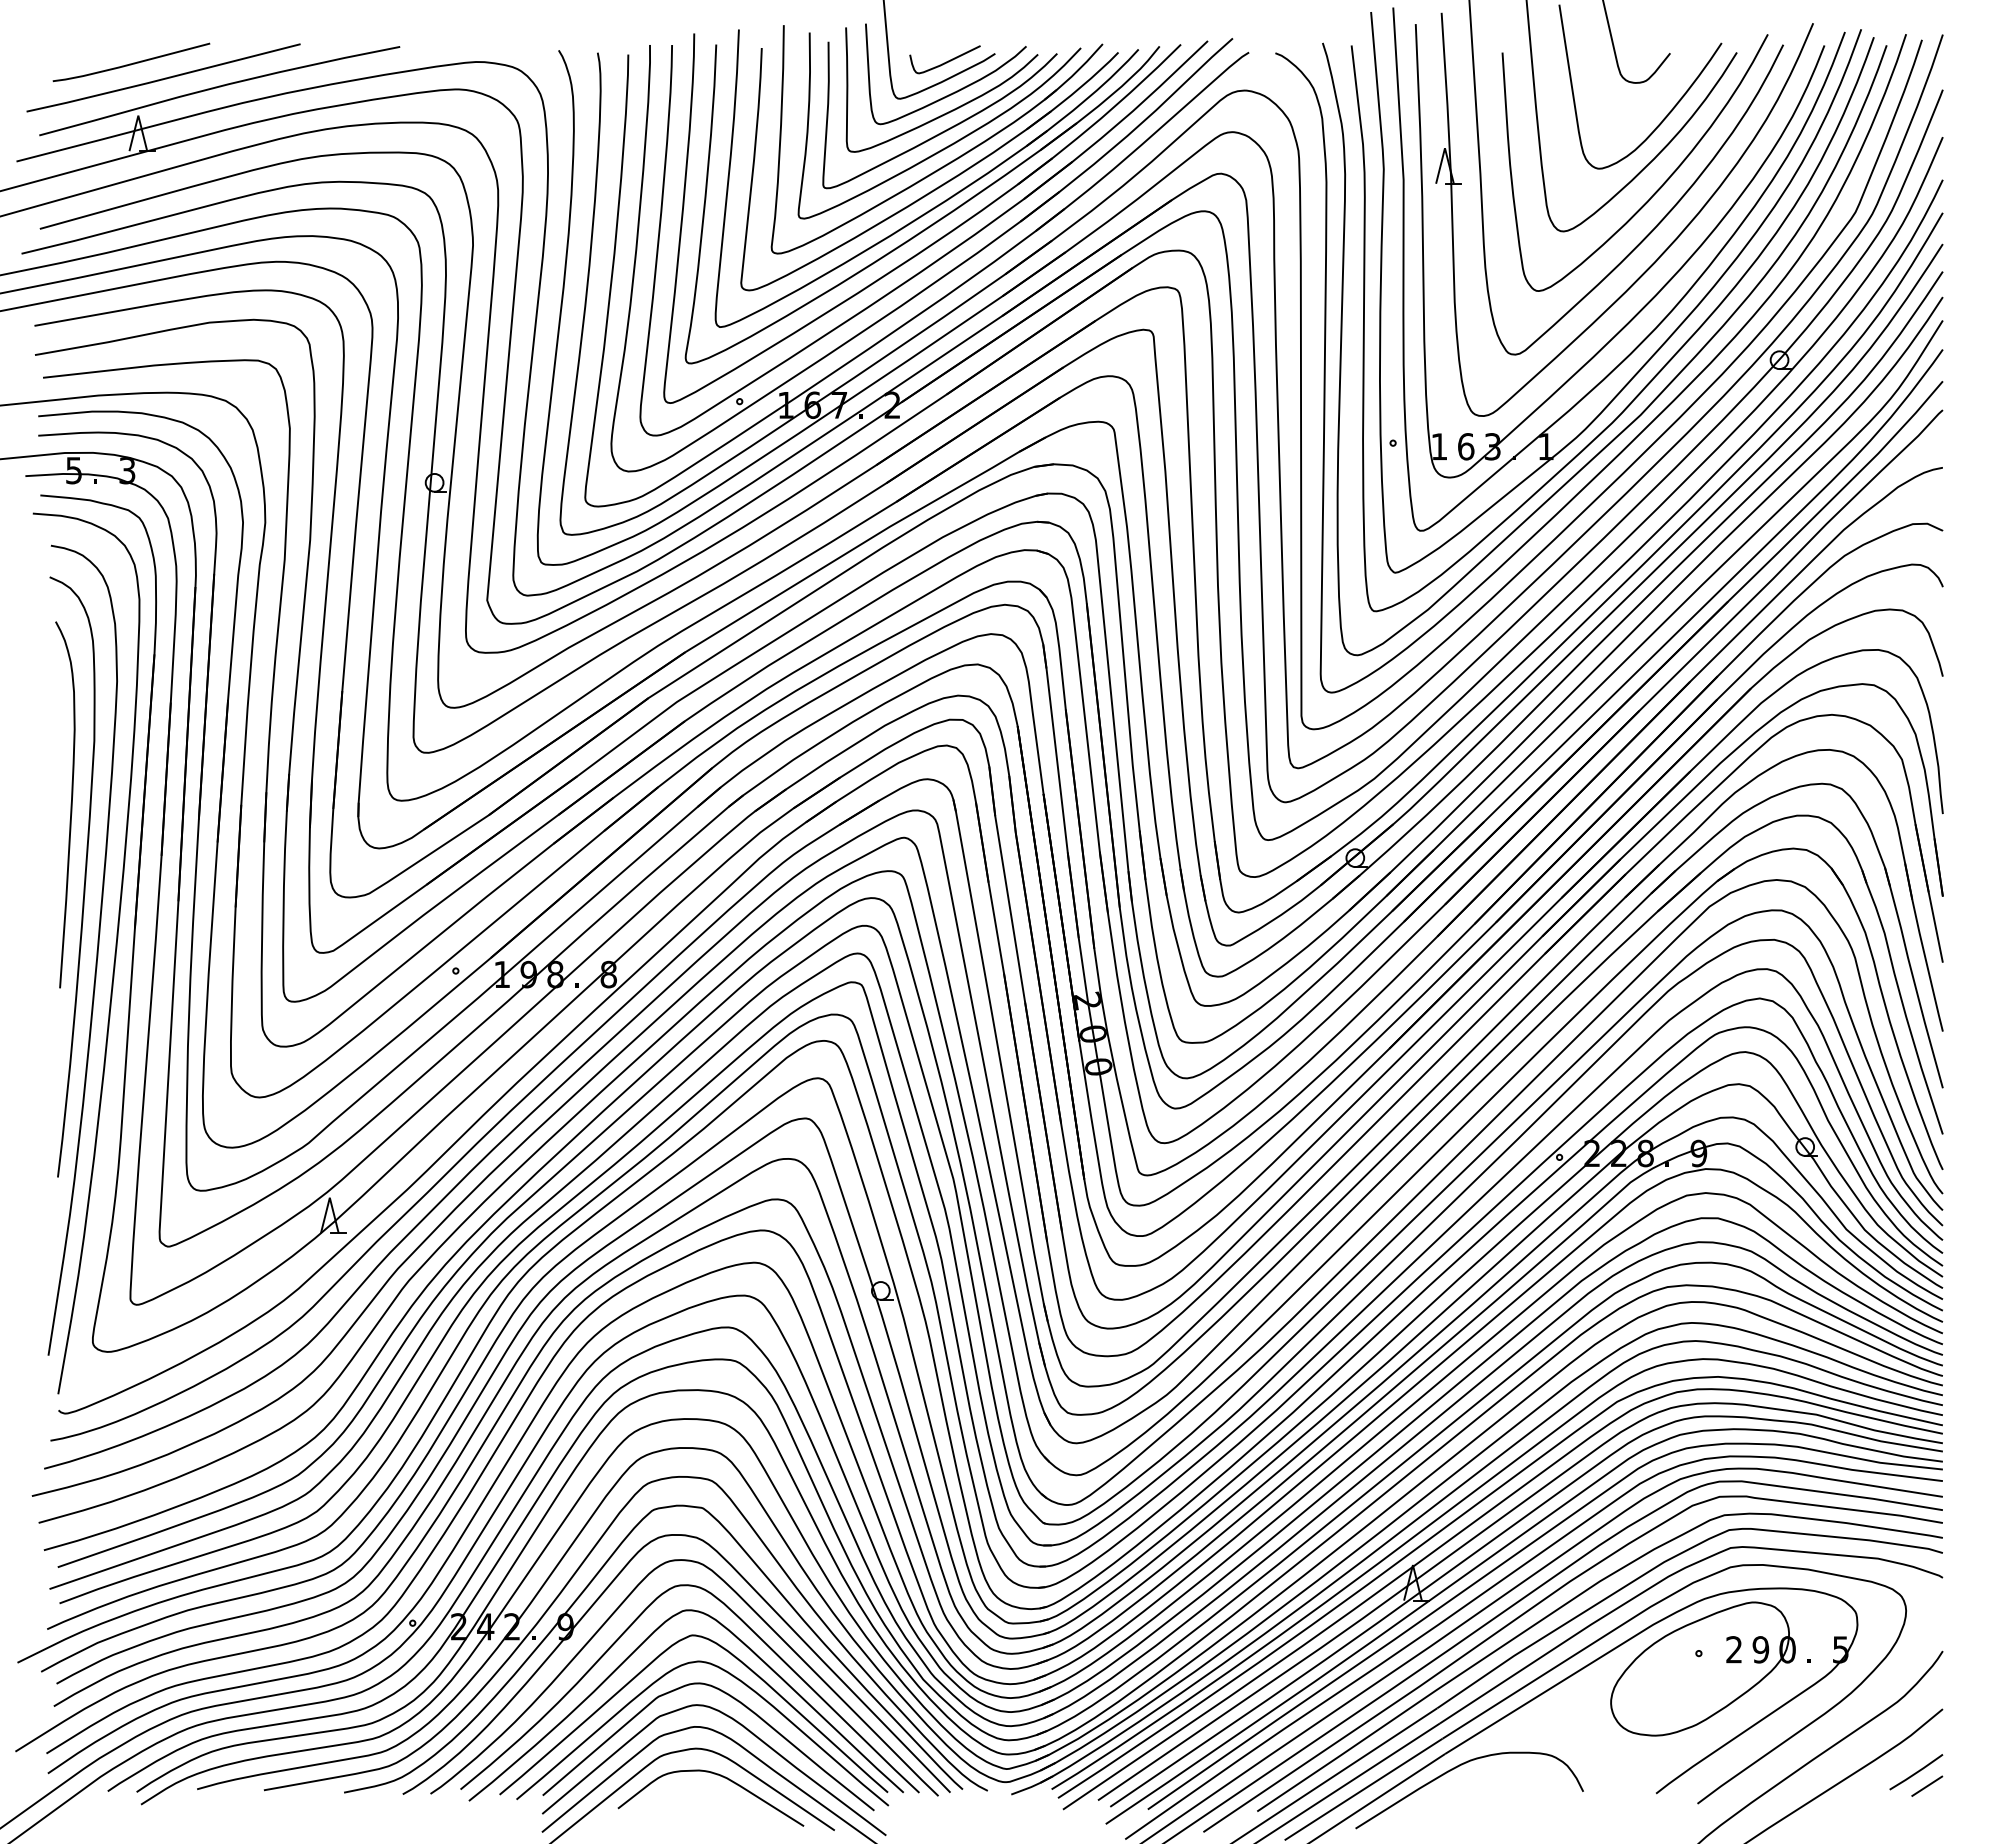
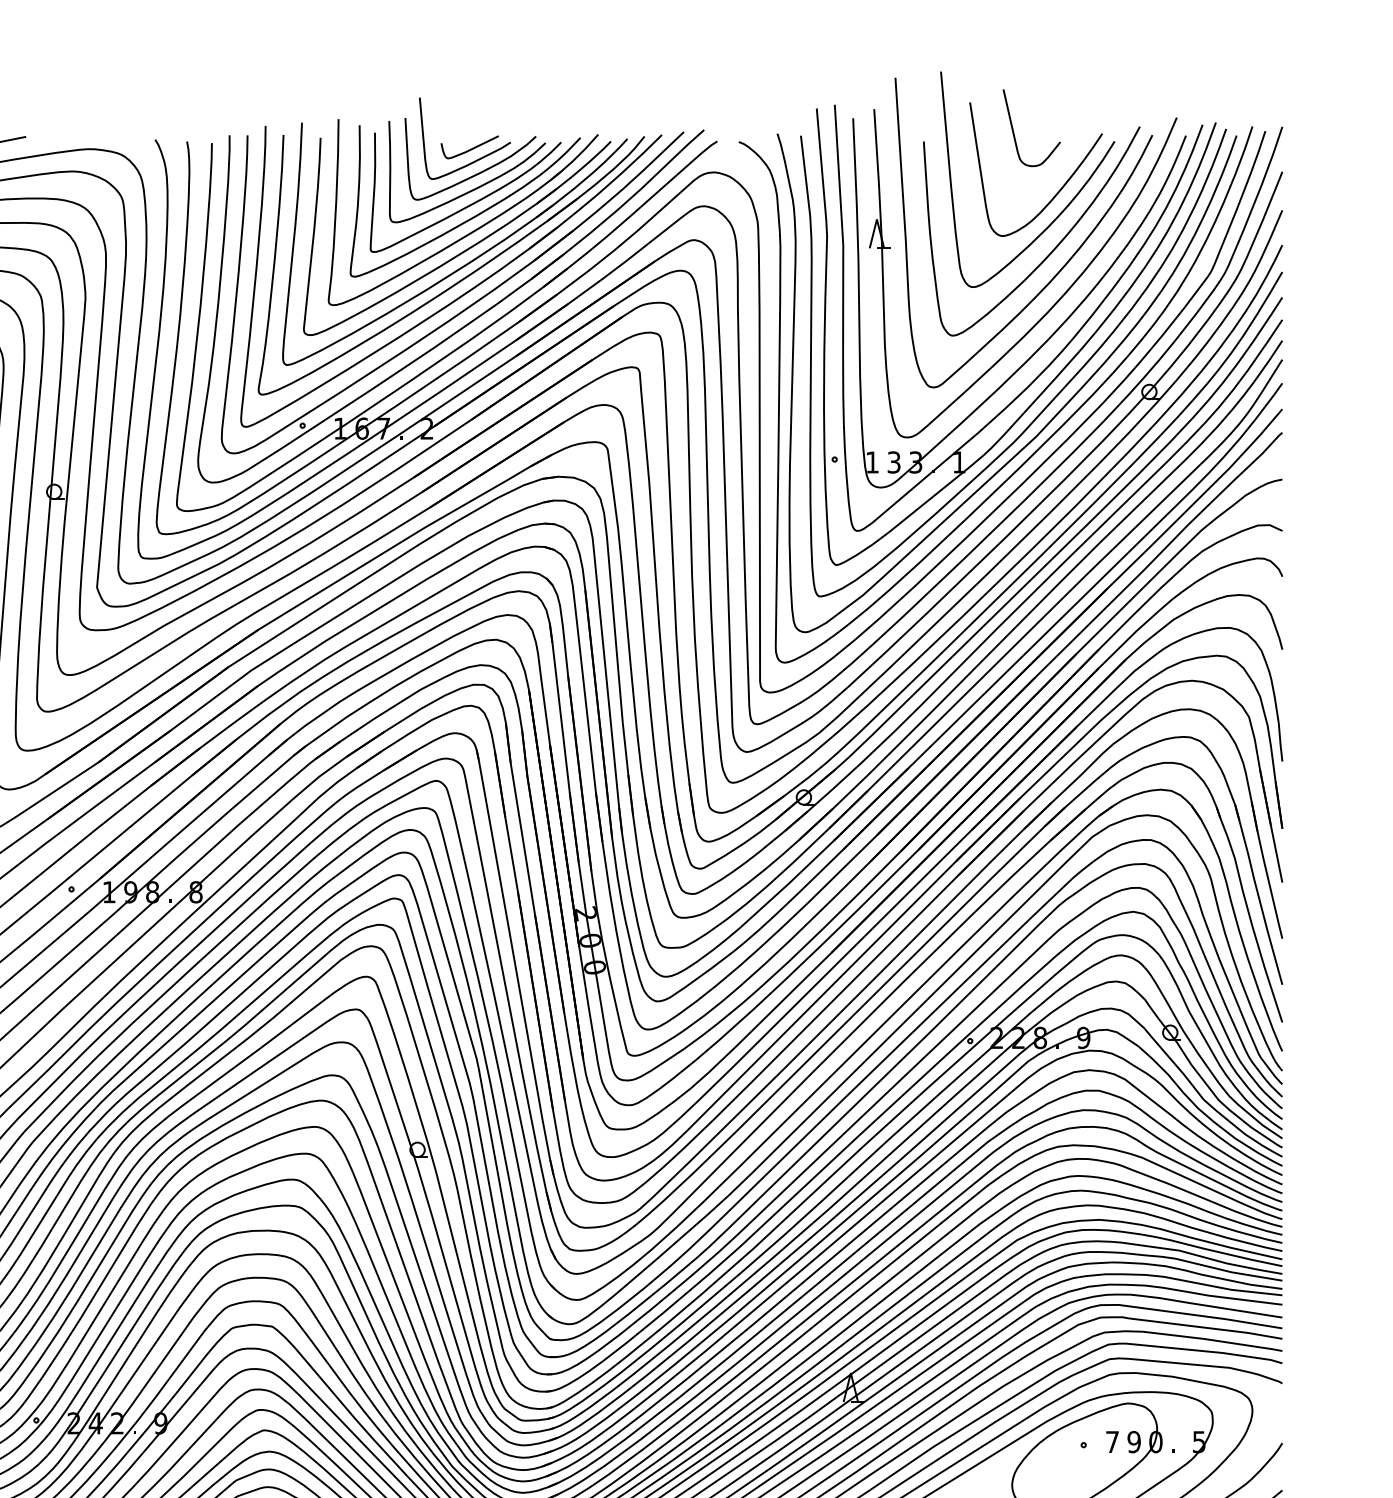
text: (1466, 446) -> (894, 462), 6 -> 3
text: (1733, 1649) -> (1111, 1441), 2 -> 7

